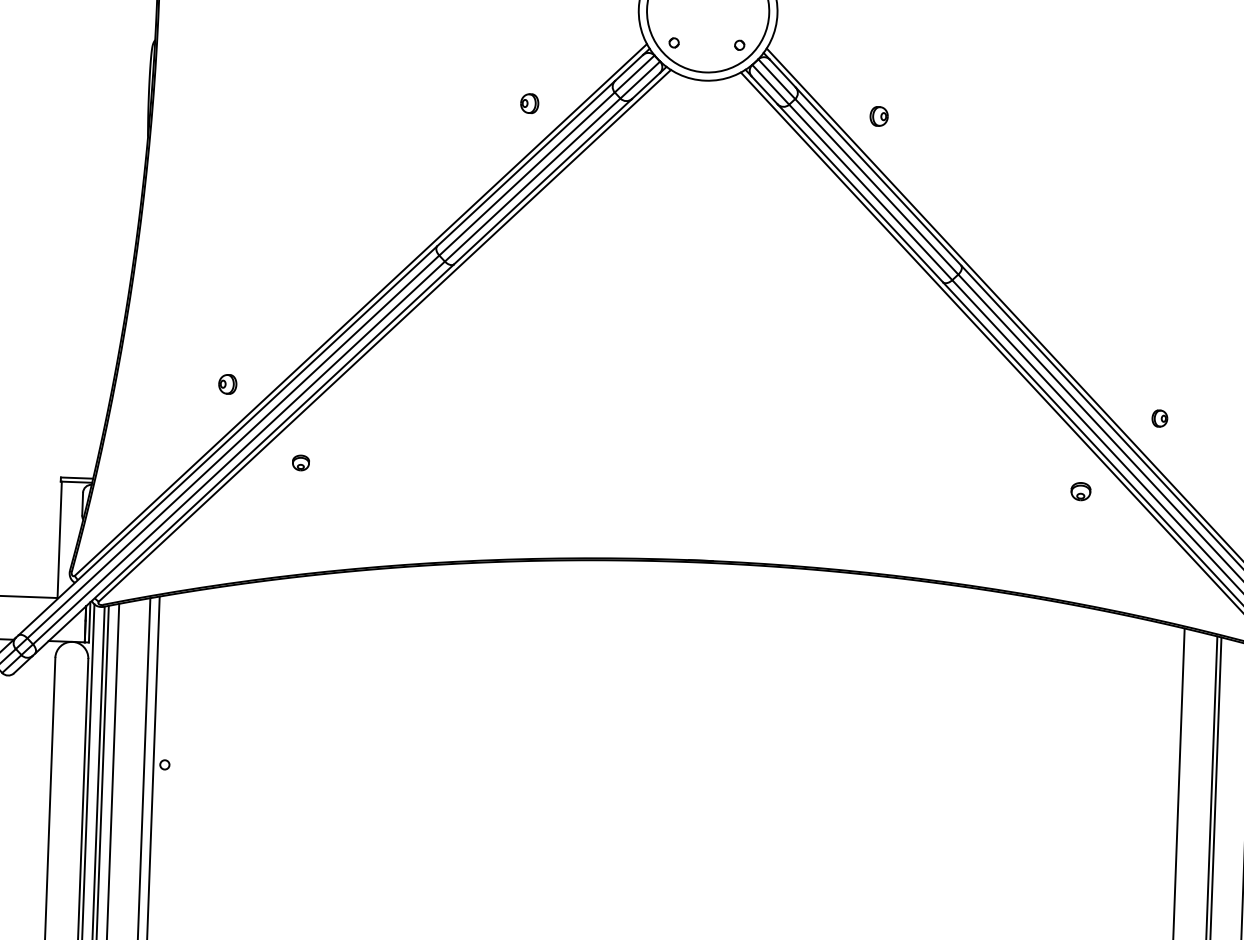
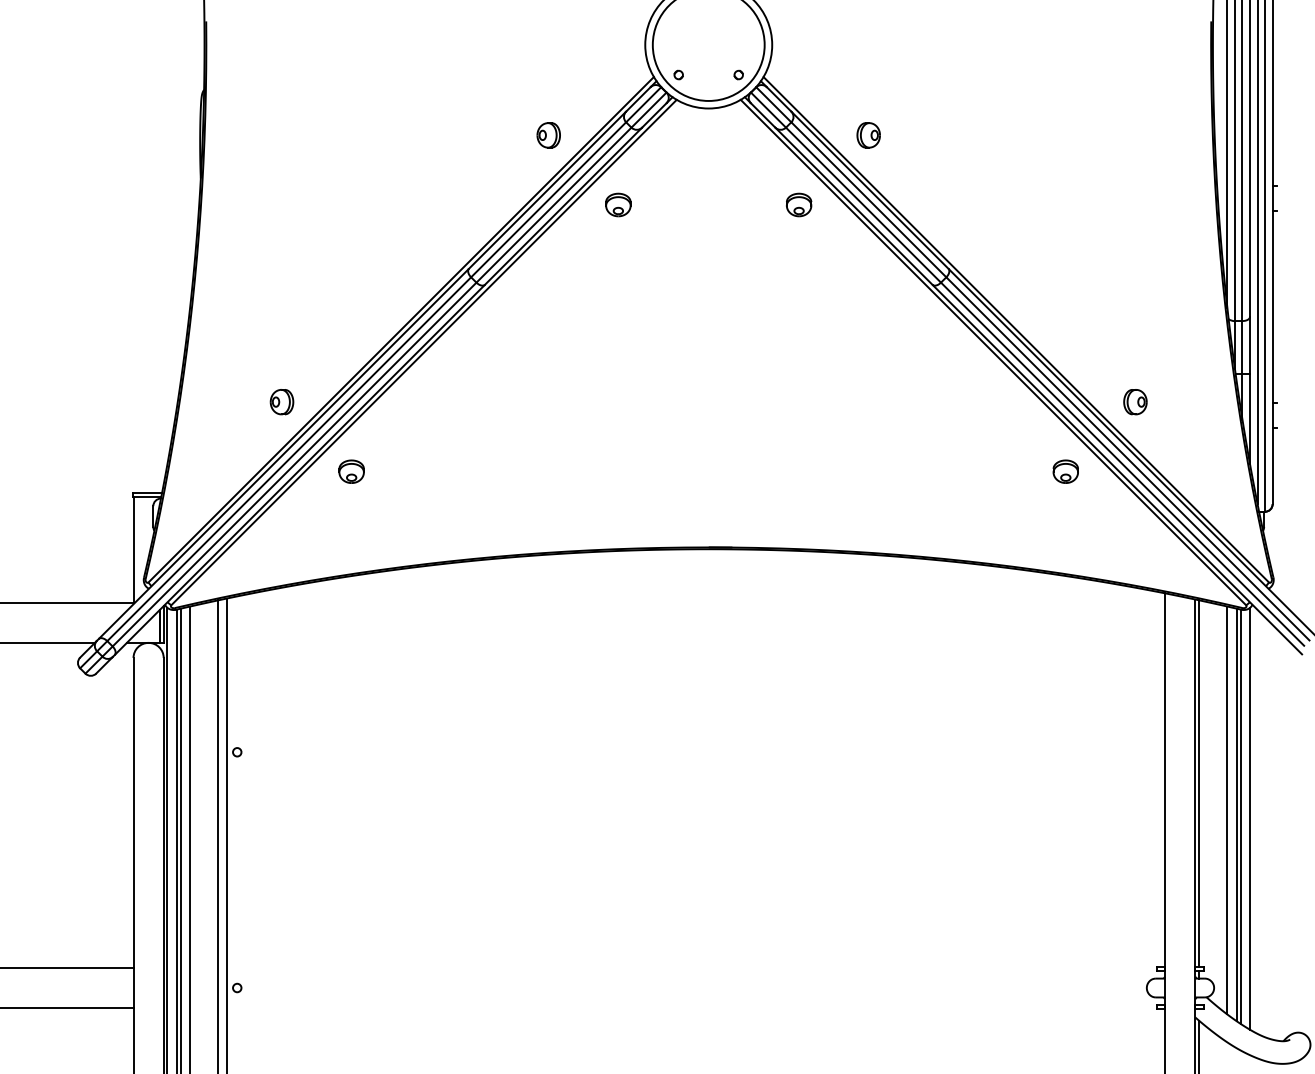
part: (529, 103) -> (548, 135), size x1.43
part: (879, 116) -> (868, 135), size x1.43
part: (603, 181) -> (618, 204), added
part: (800, 189) -> (799, 204), added
part: (227, 384) -> (281, 402), size x1.43
part: (1159, 418) -> (1135, 402), size x1.67
part: (300, 462) -> (351, 471), size x1.67
part: (1080, 491) -> (1065, 471), size x1.43

